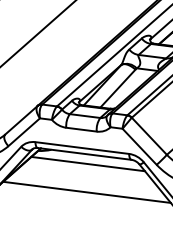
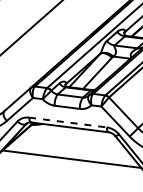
line: (82, 148) -> (68, 122), solid -> dashed
line: (88, 163) -> (73, 135), removed

